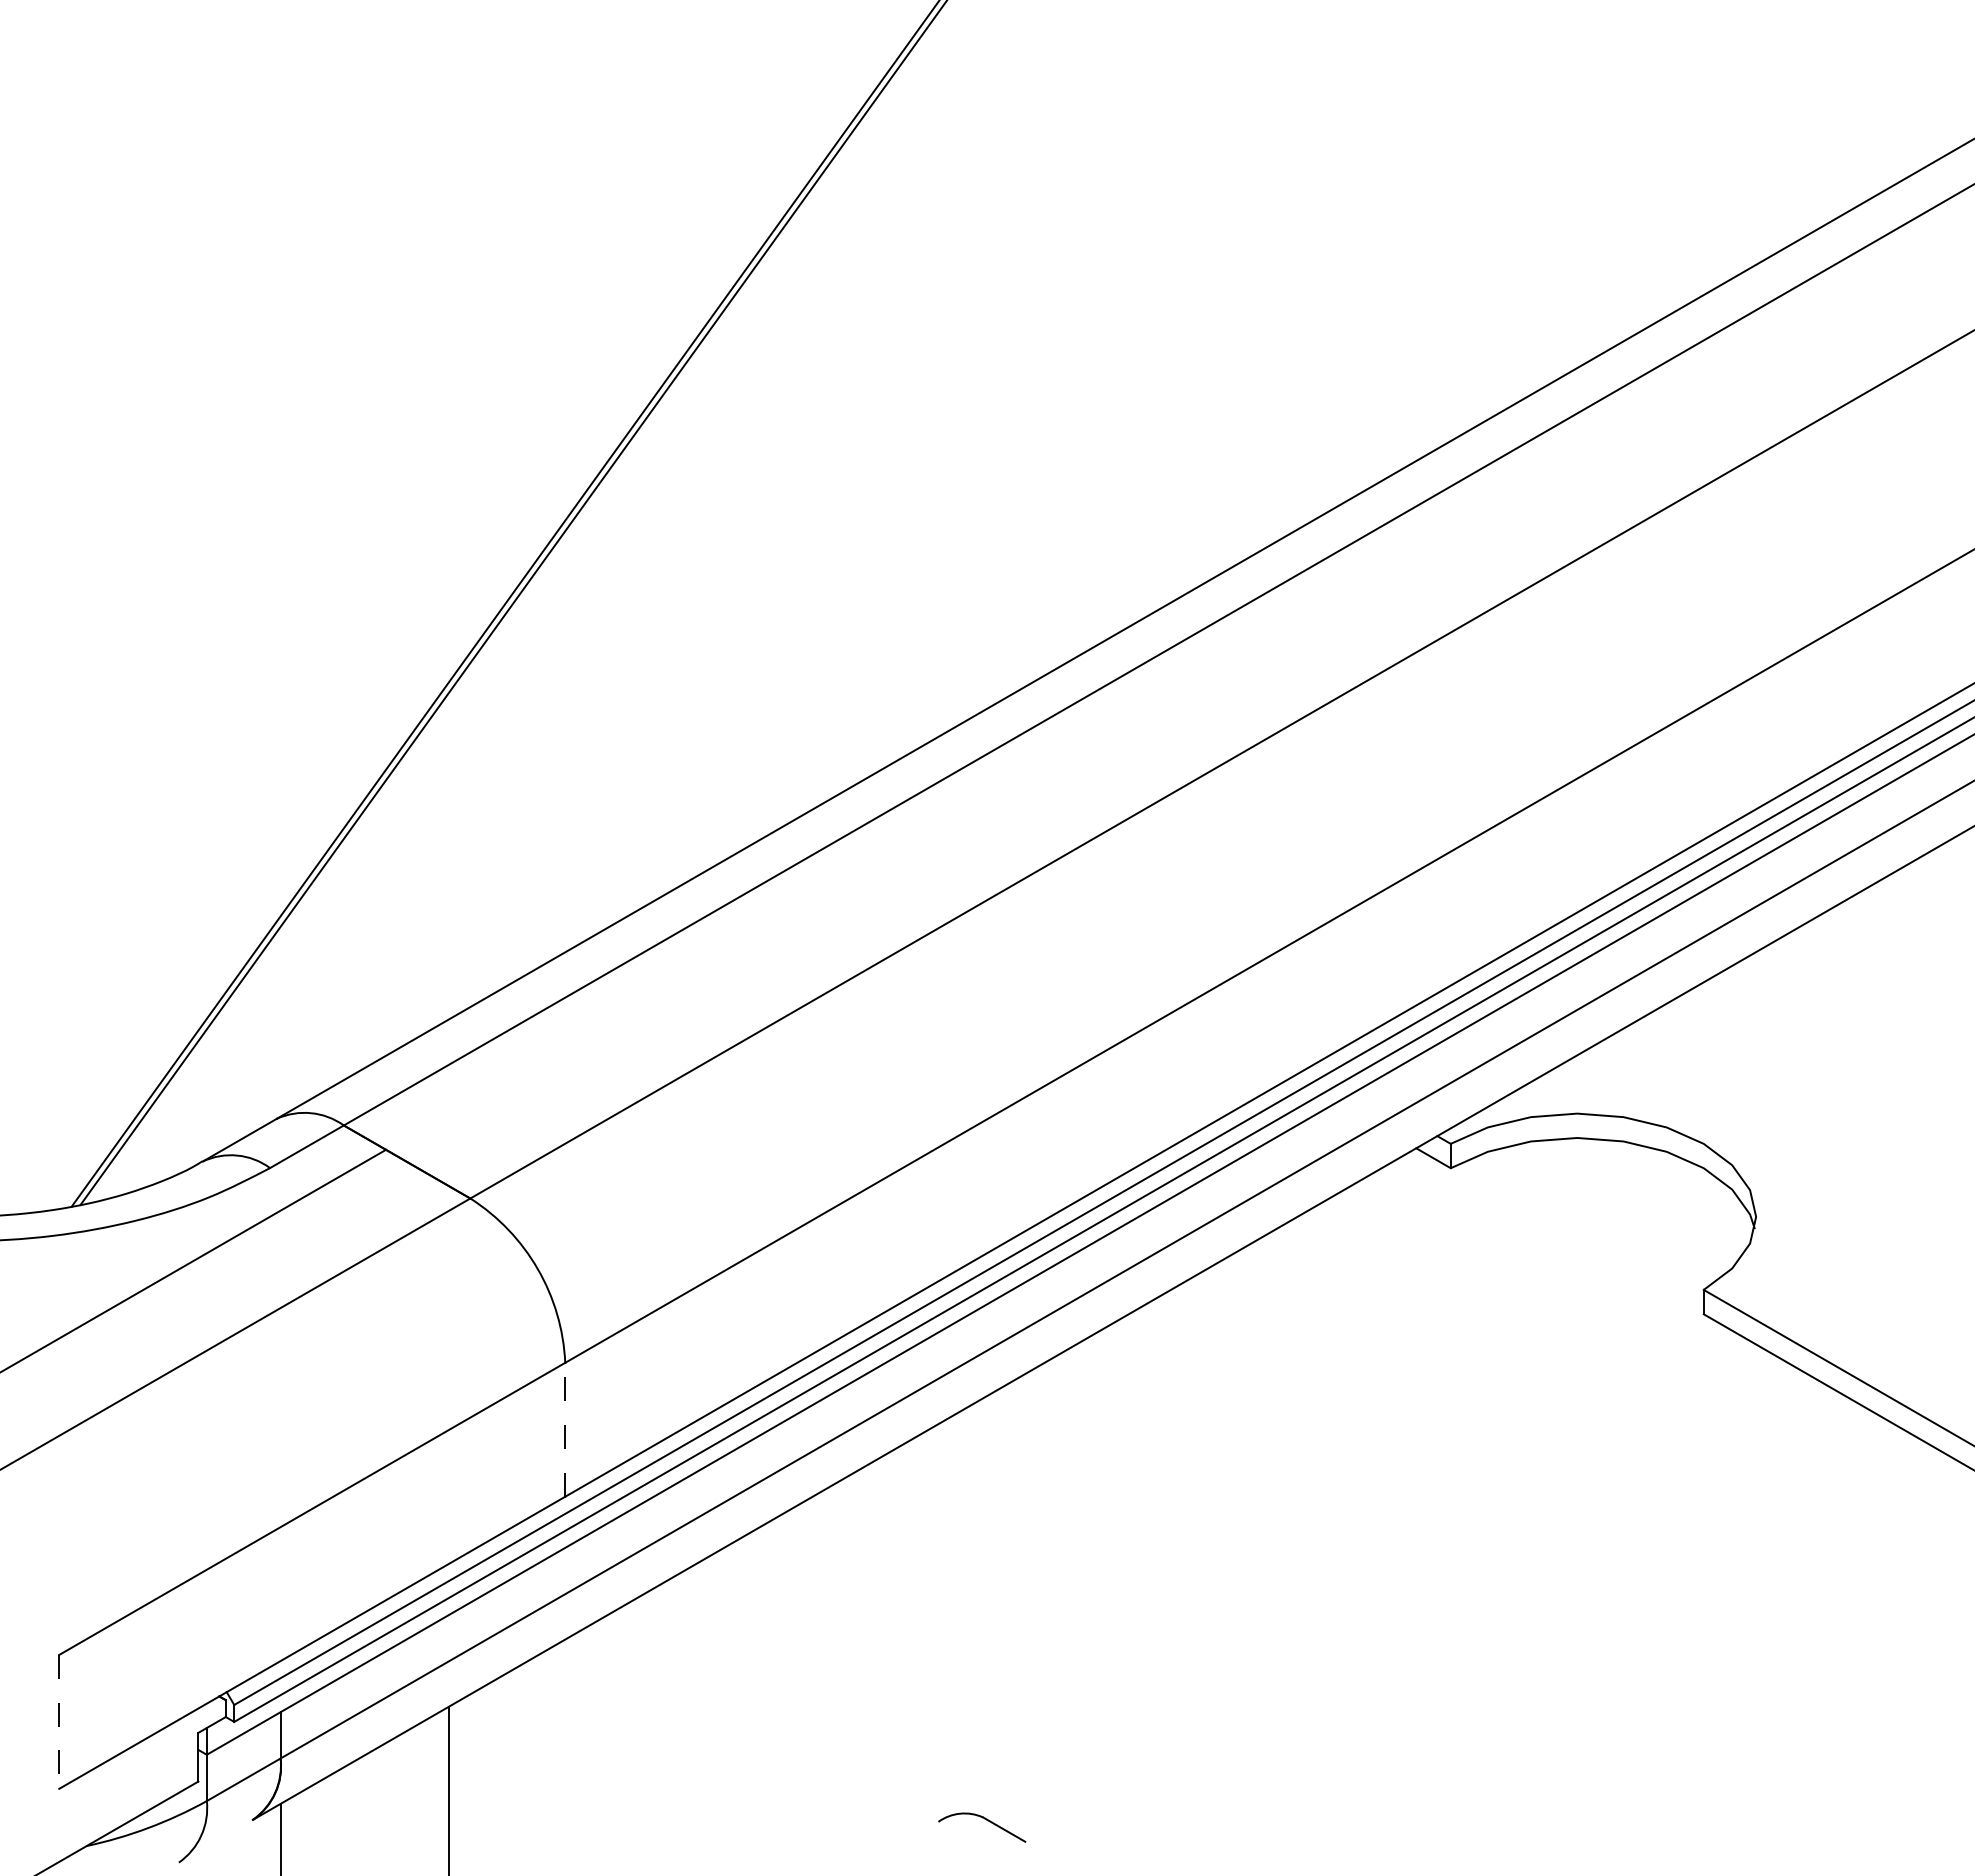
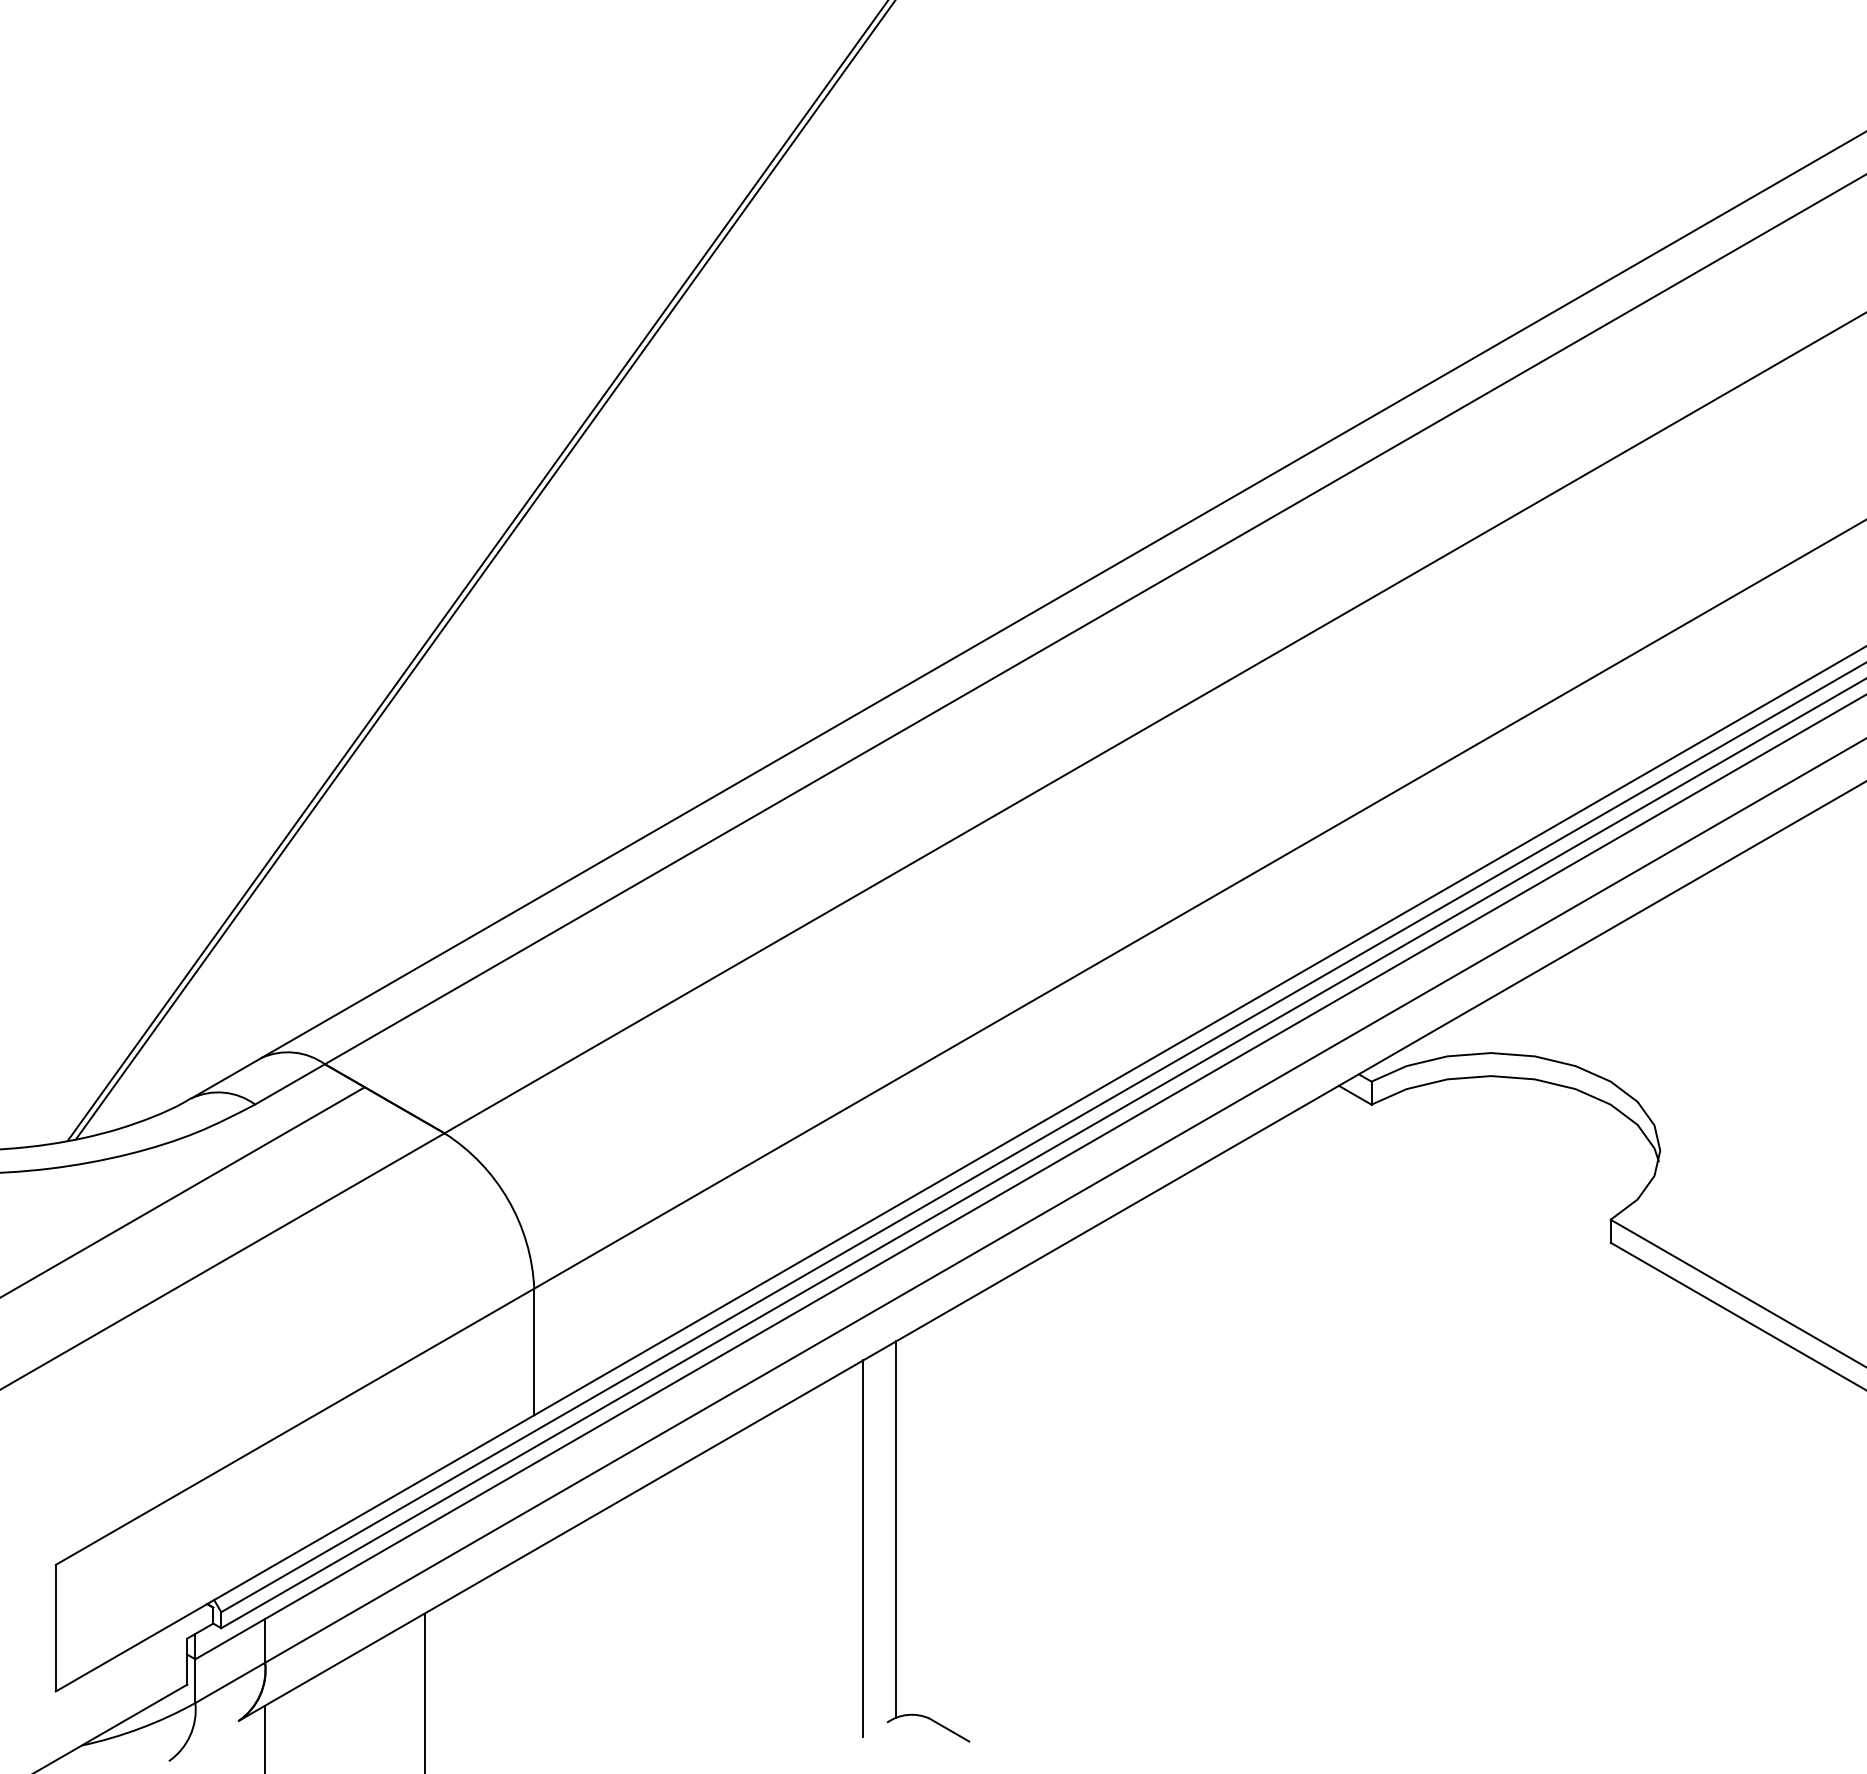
line: (565, 1429) -> (534, 1351), dashed -> solid
line: (948, 1617) -> (896, 1529), added
line: (913, 1637) -> (863, 1548), added
line: (59, 1721) -> (56, 1627), dashed -> solid

